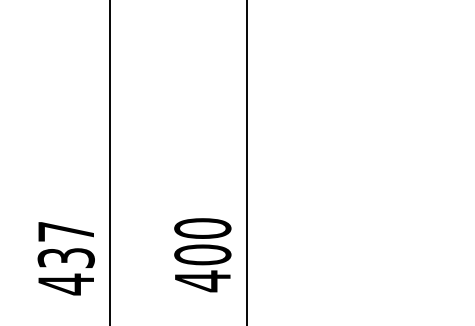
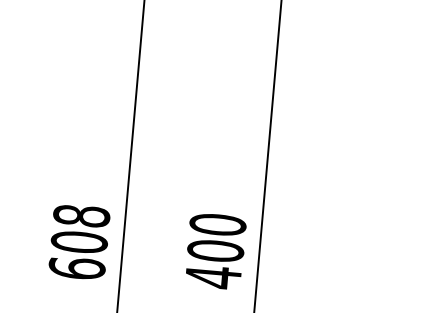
text: (65, 258) -> (78, 242), 437 -> 608

